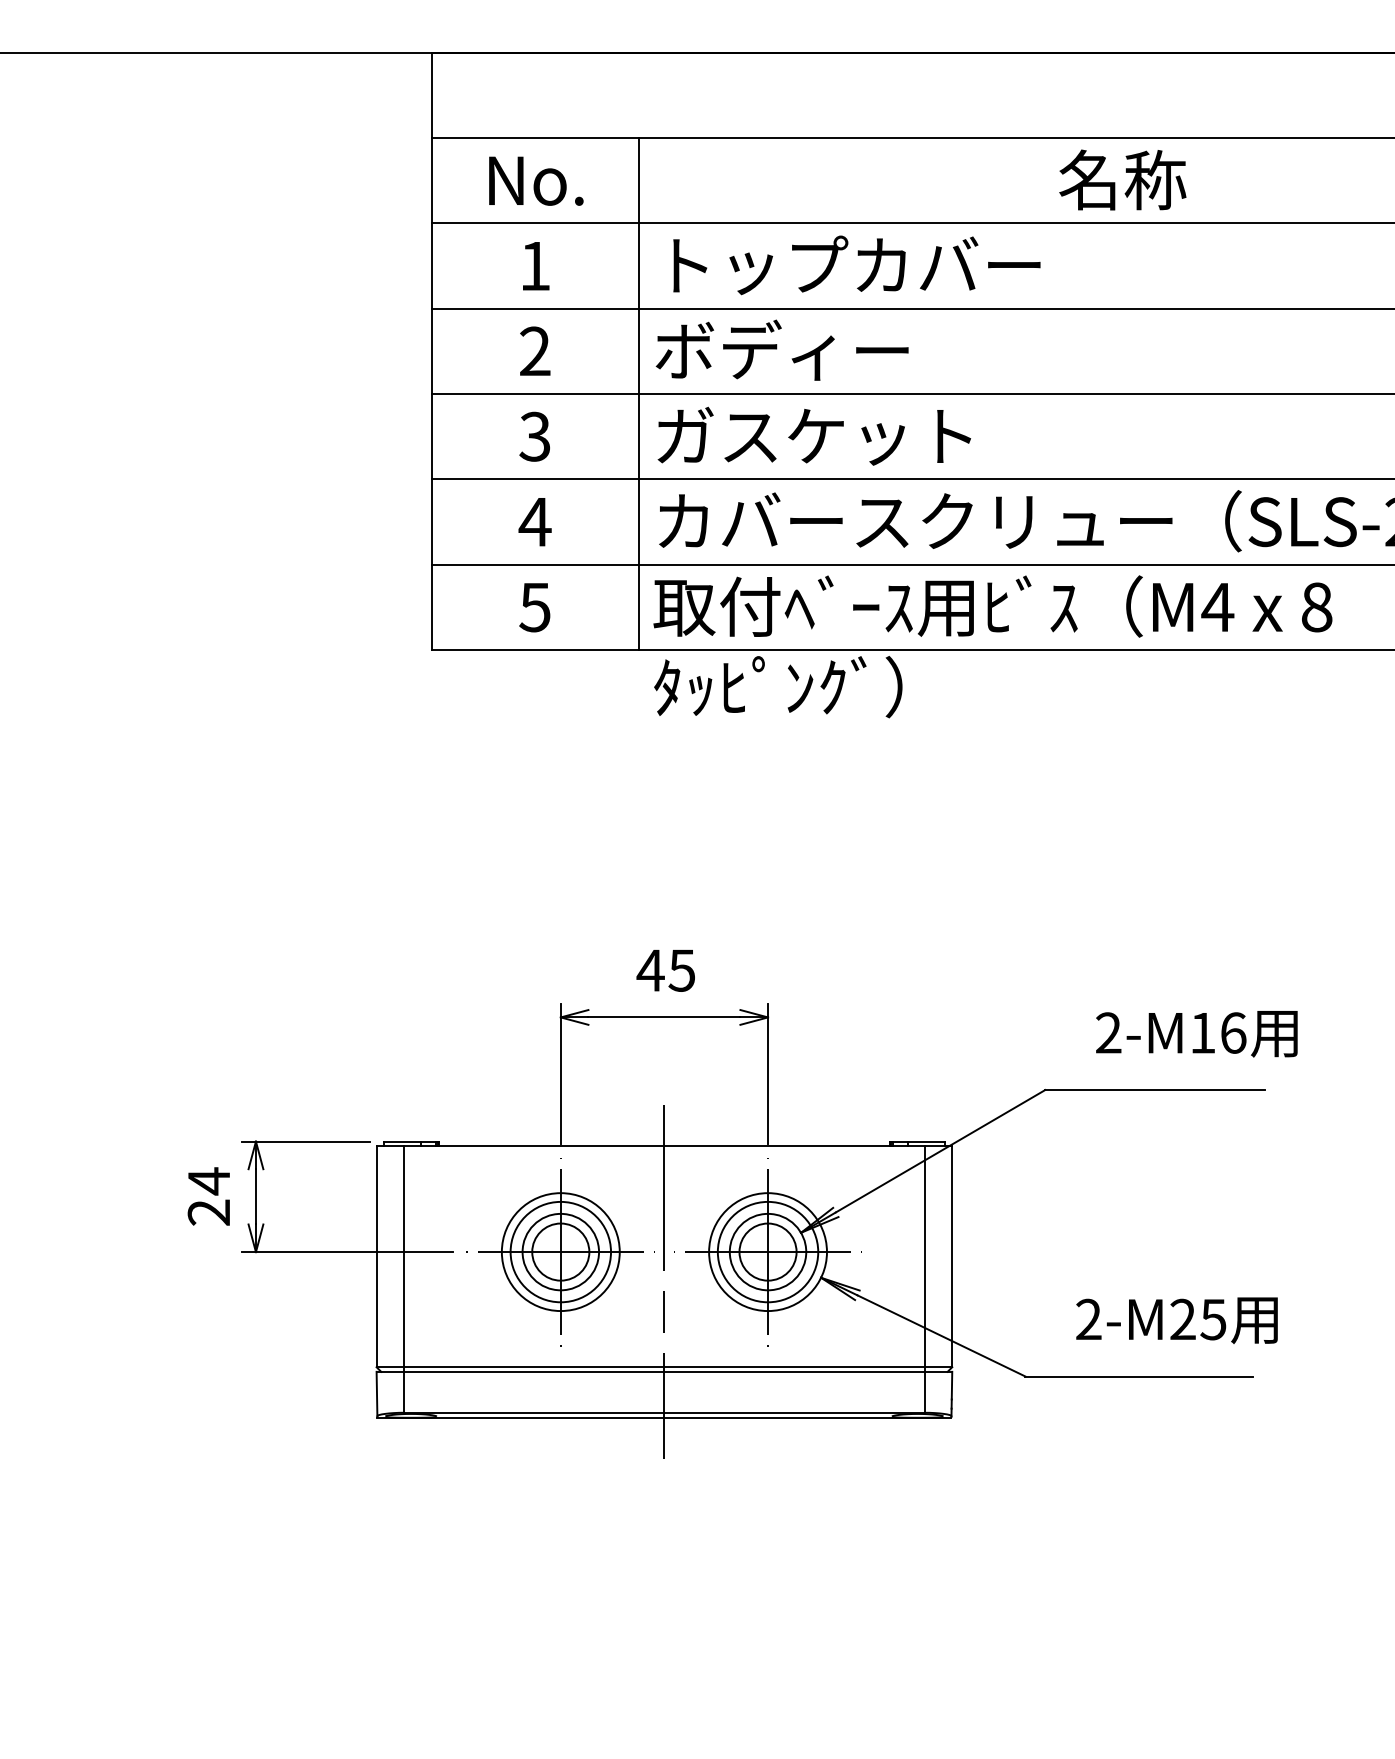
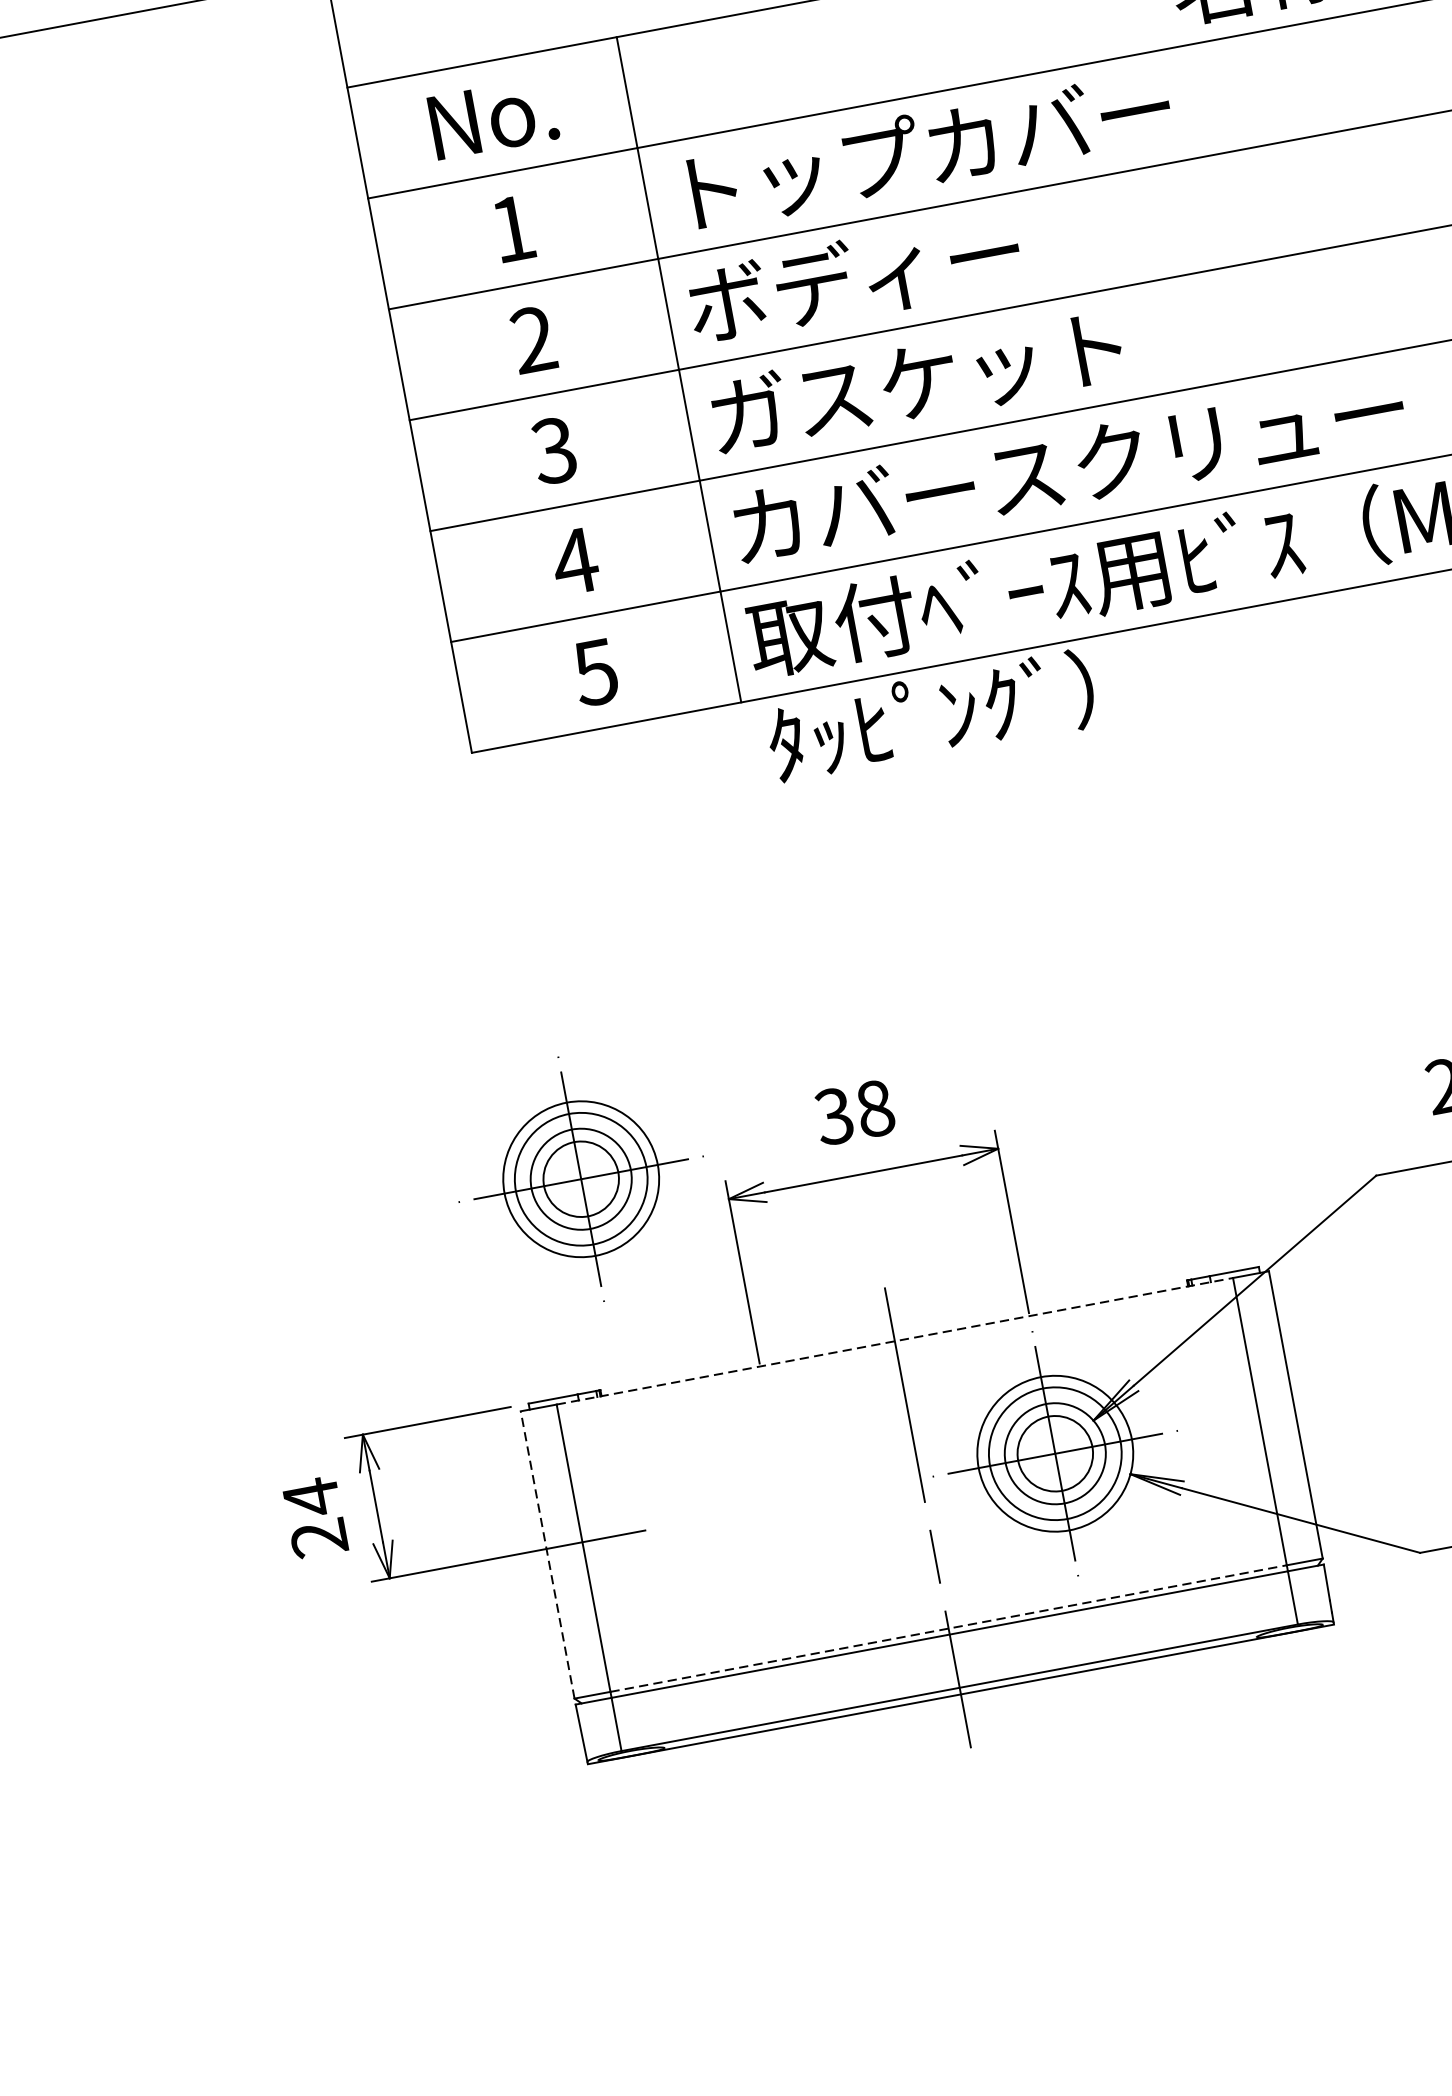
text: (665, 970) -> (853, 1112), 45 -> 38
line: (664, 1146) -> (895, 1341), solid -> dashed
part: (560, 1252) -> (580, 1179), moved
line: (376, 1256) -> (547, 1554), solid -> dashed
line: (664, 1367) -> (948, 1628), solid -> dashed

